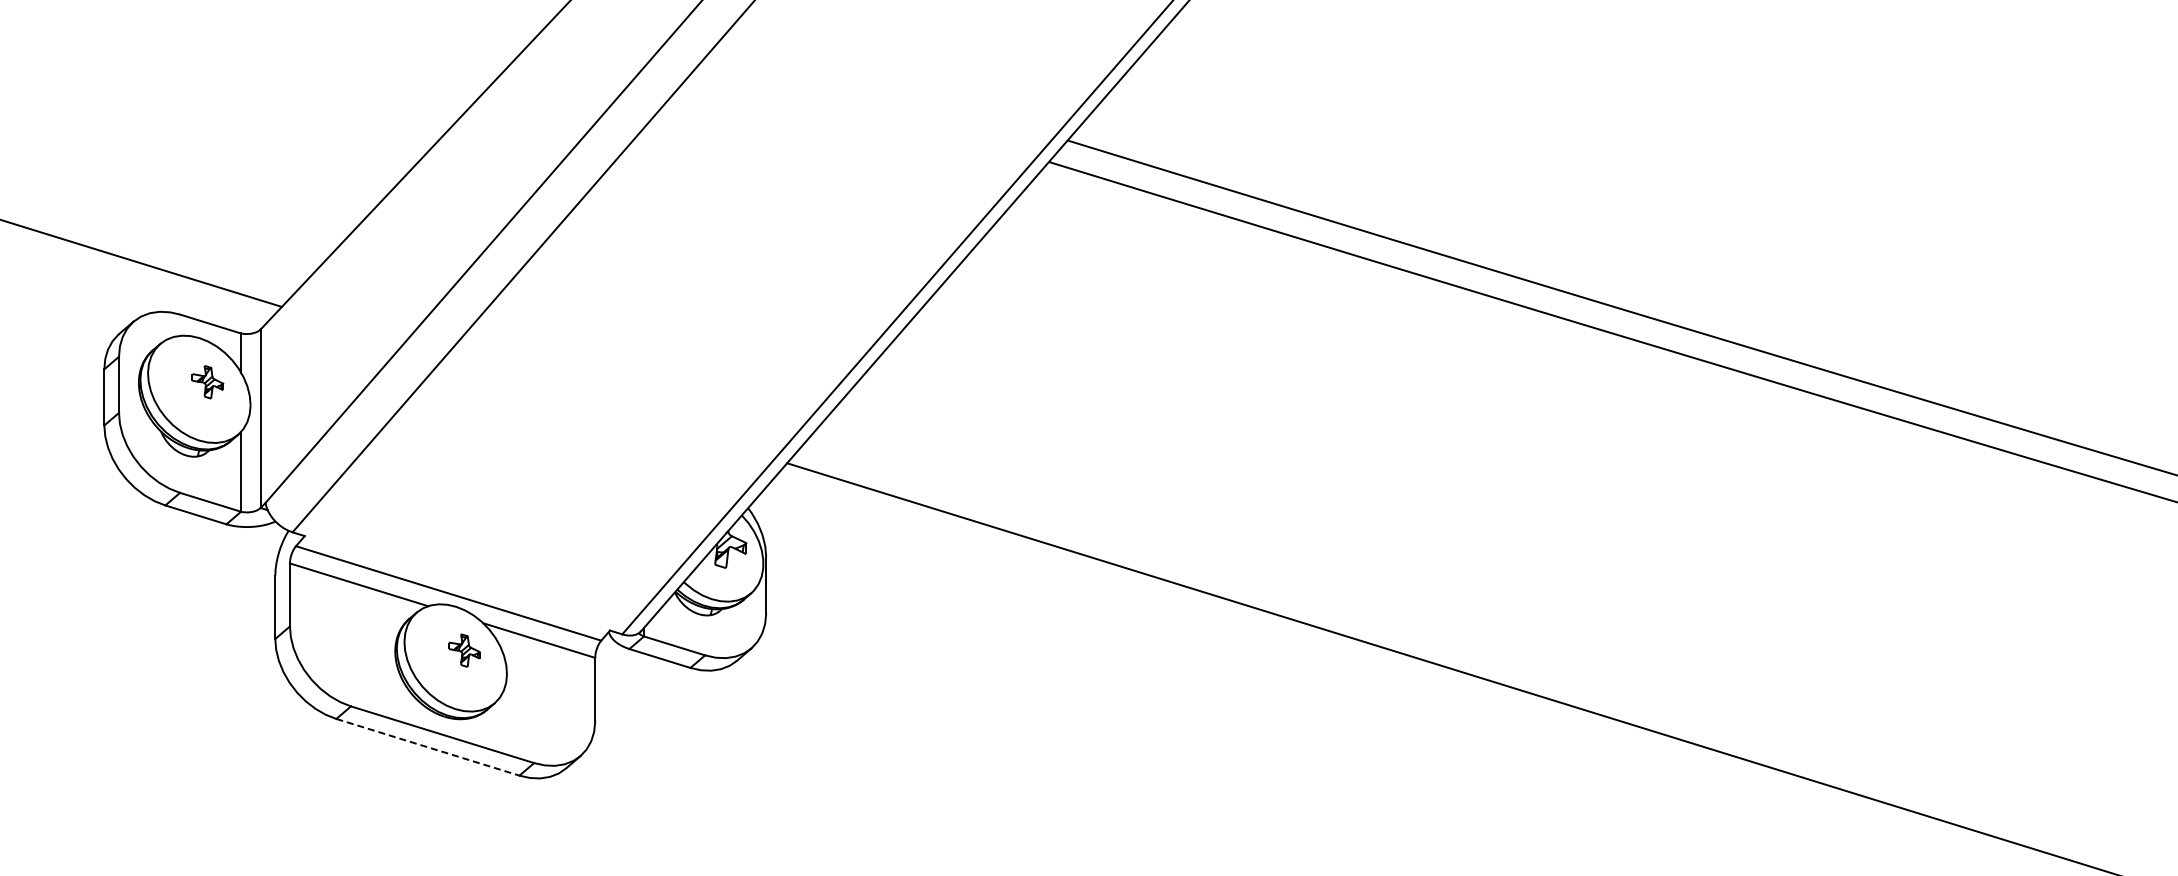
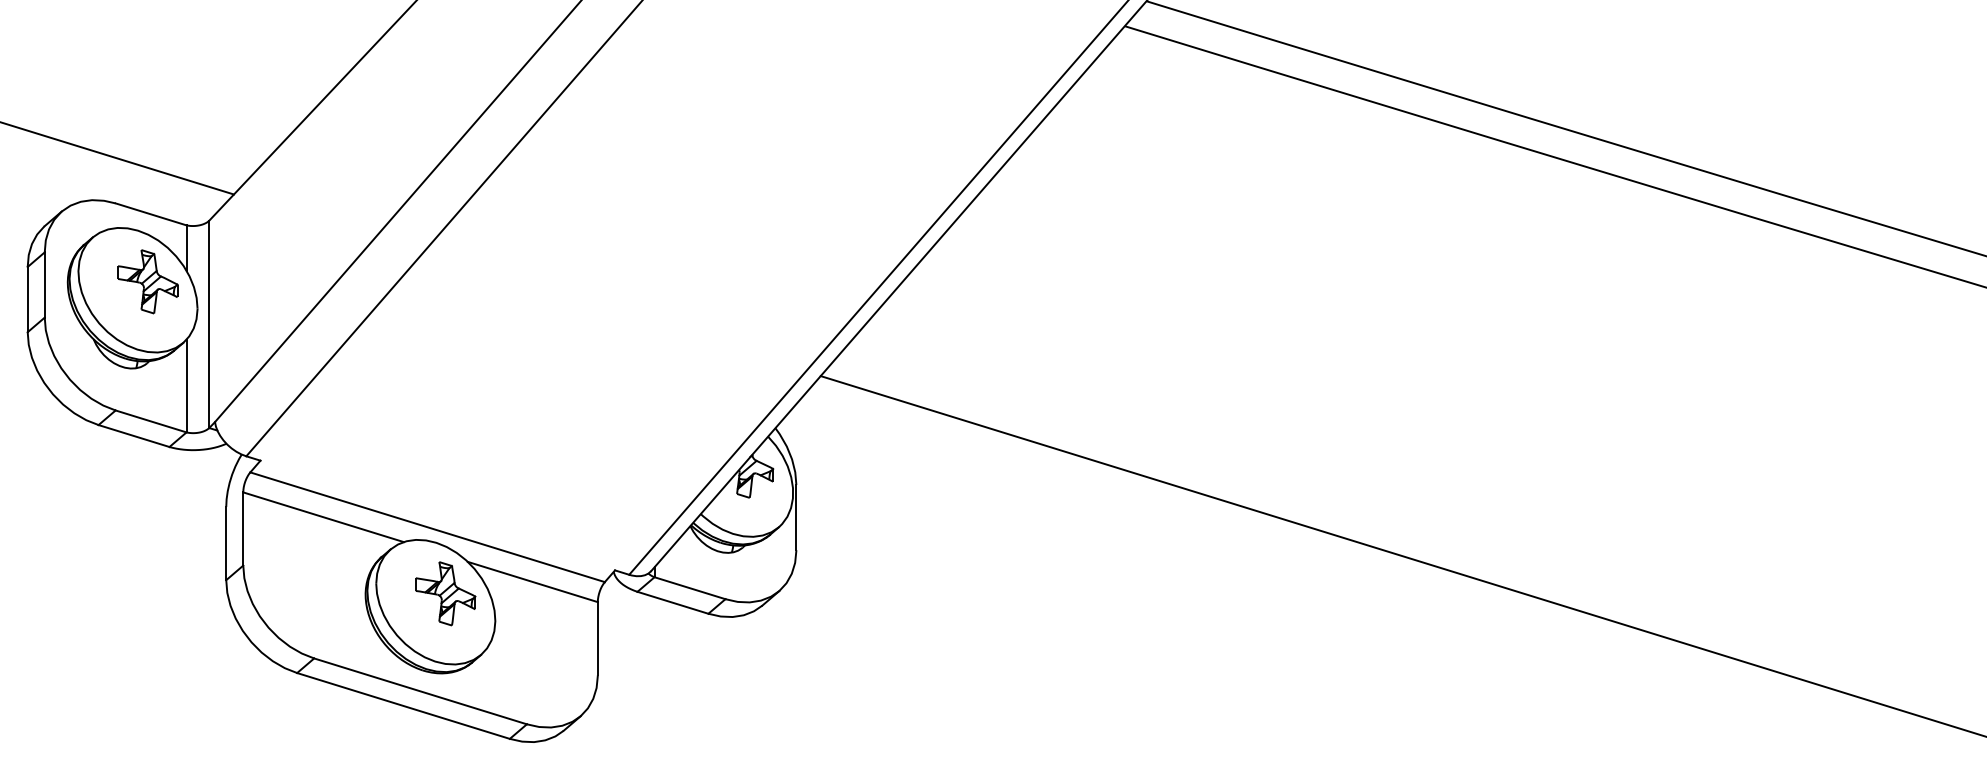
part: (207, 382) -> (147, 282), size x1.67
part: (464, 650) -> (445, 593), size x1.67
line: (427, 747) -> (403, 706), dashed -> solid

